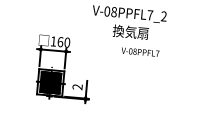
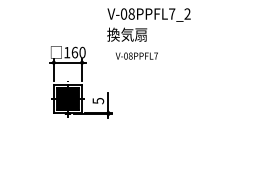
text: (131, 31) -> (127, 34), moved
text: (140, 51) -> (136, 55), moved
text: (77, 86) -> (98, 100), 2 -> 5

